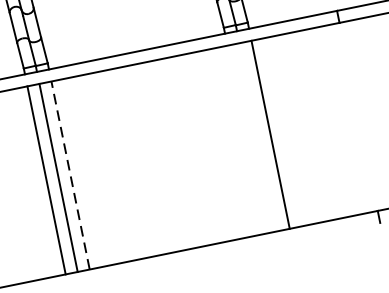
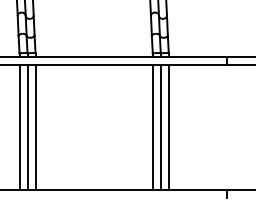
line: (258, 137) -> (160, 127), added
line: (246, 139) -> (152, 127), added
line: (70, 175) -> (35, 127), dashed -> solid

